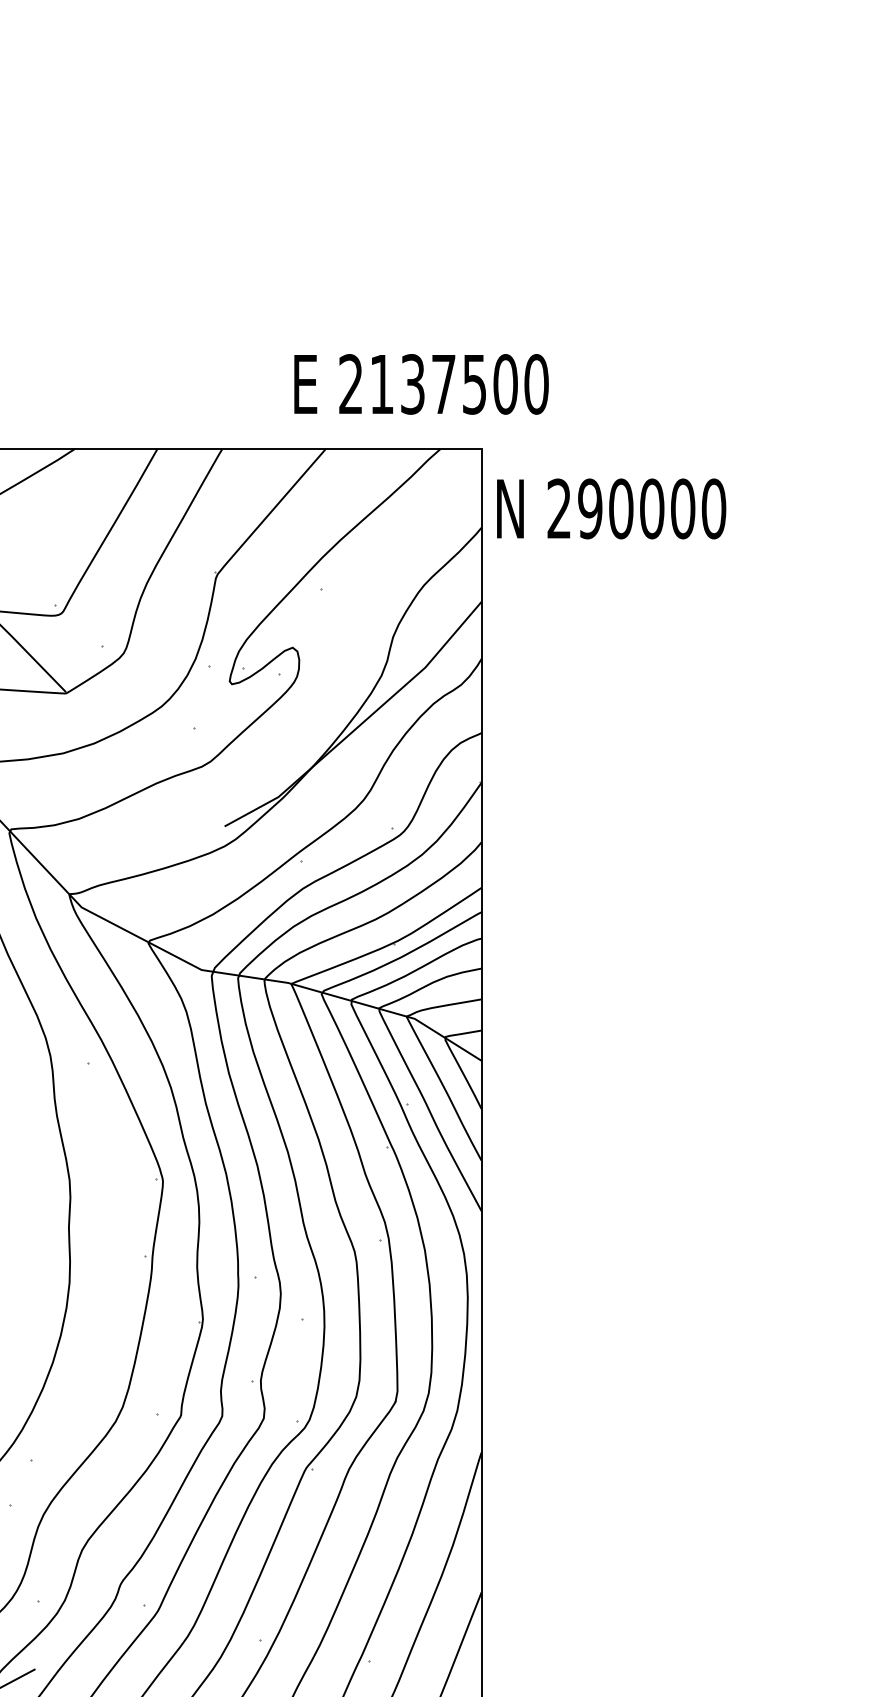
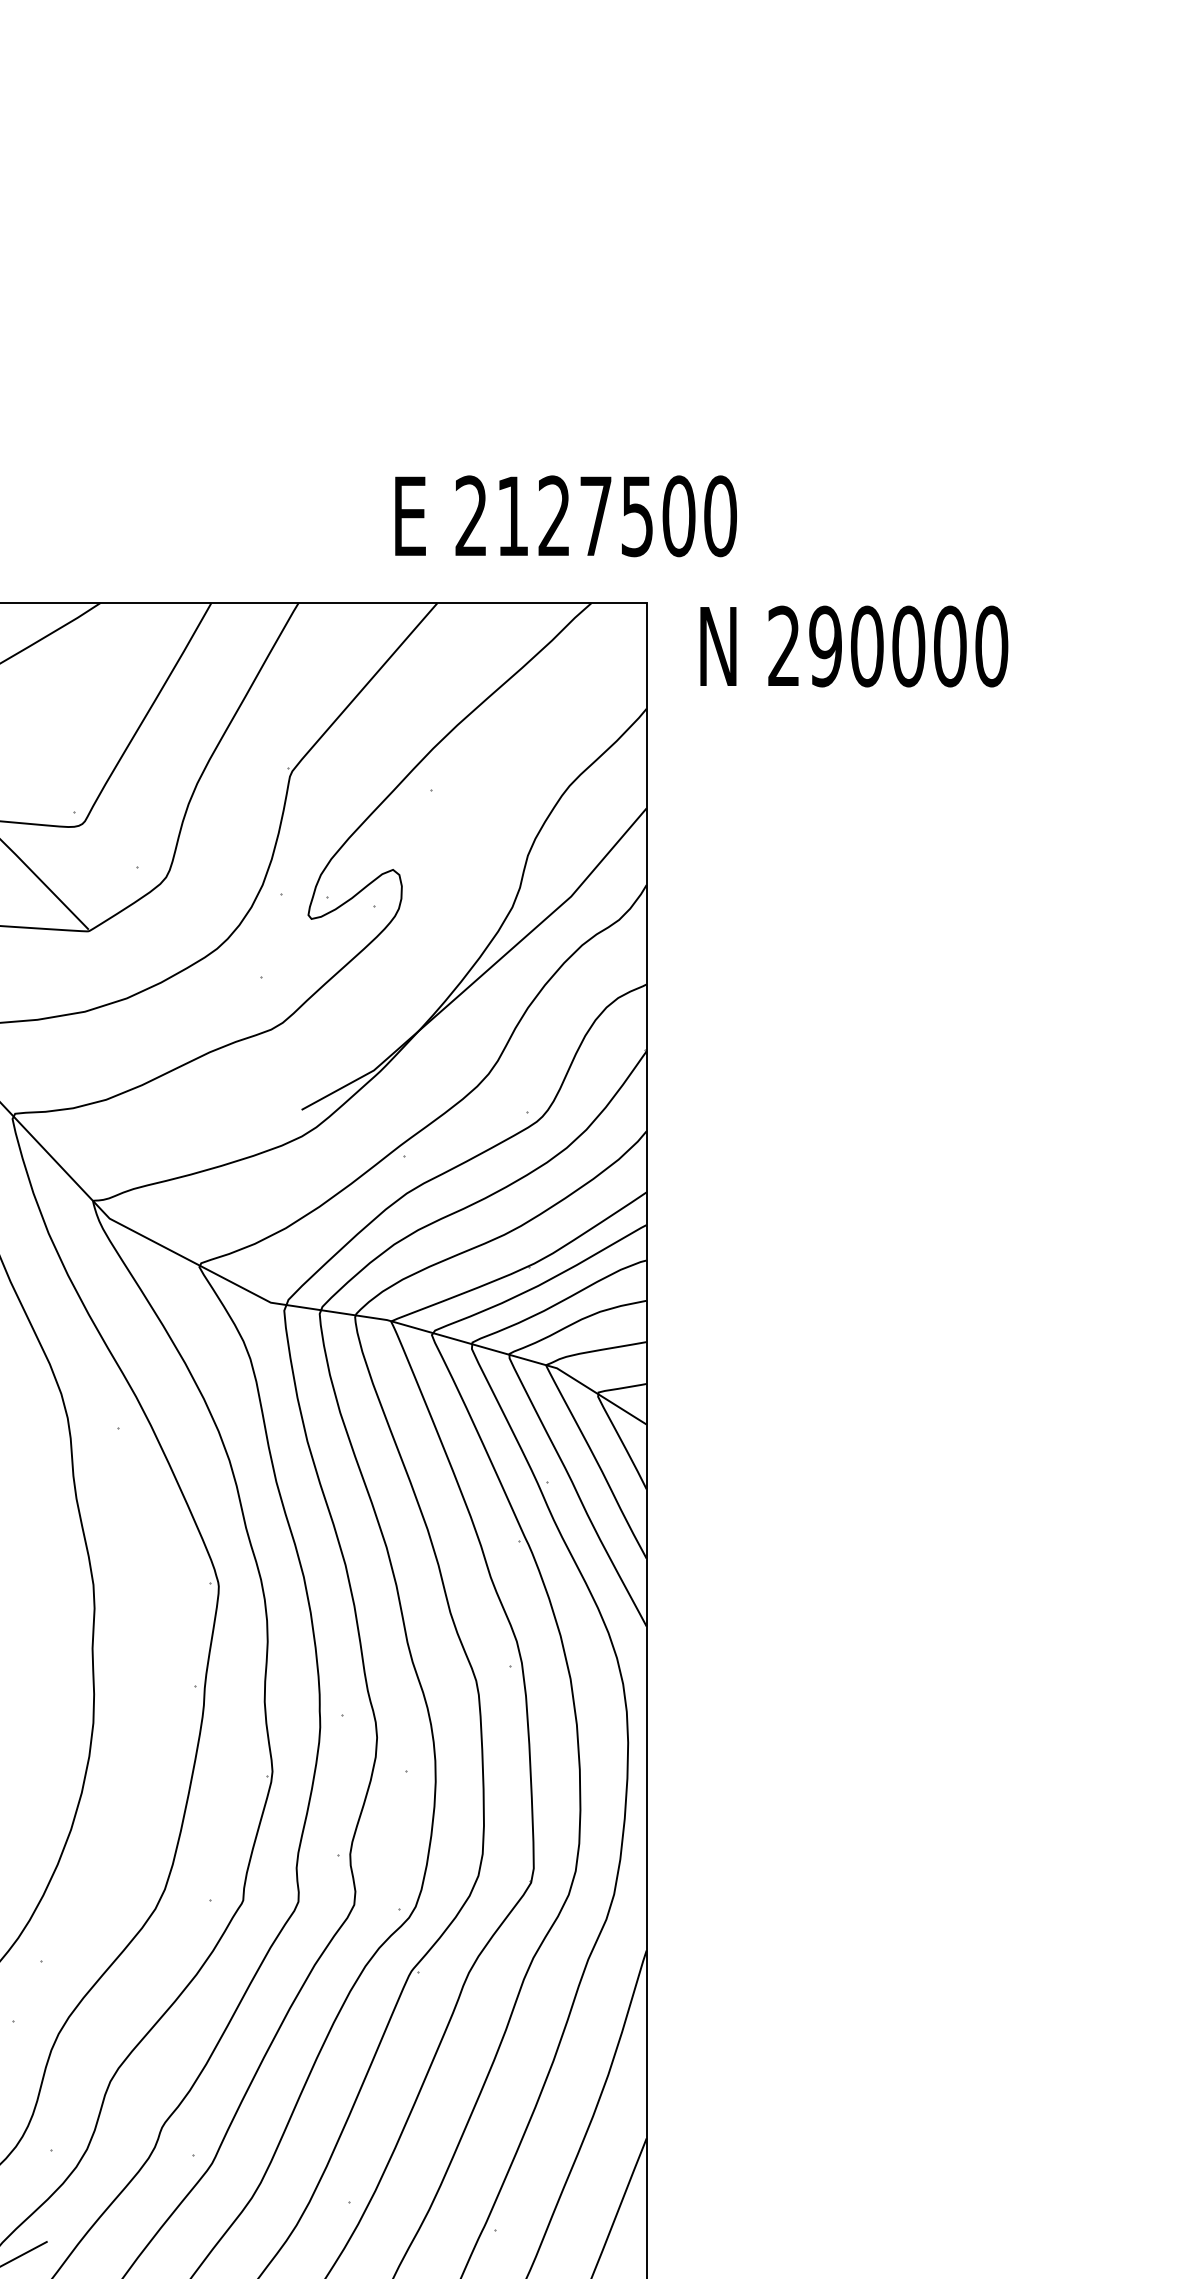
text: (412, 384) -> (554, 516), 2137500 -> 2127500
text: (611, 508) -> (854, 646), moved

